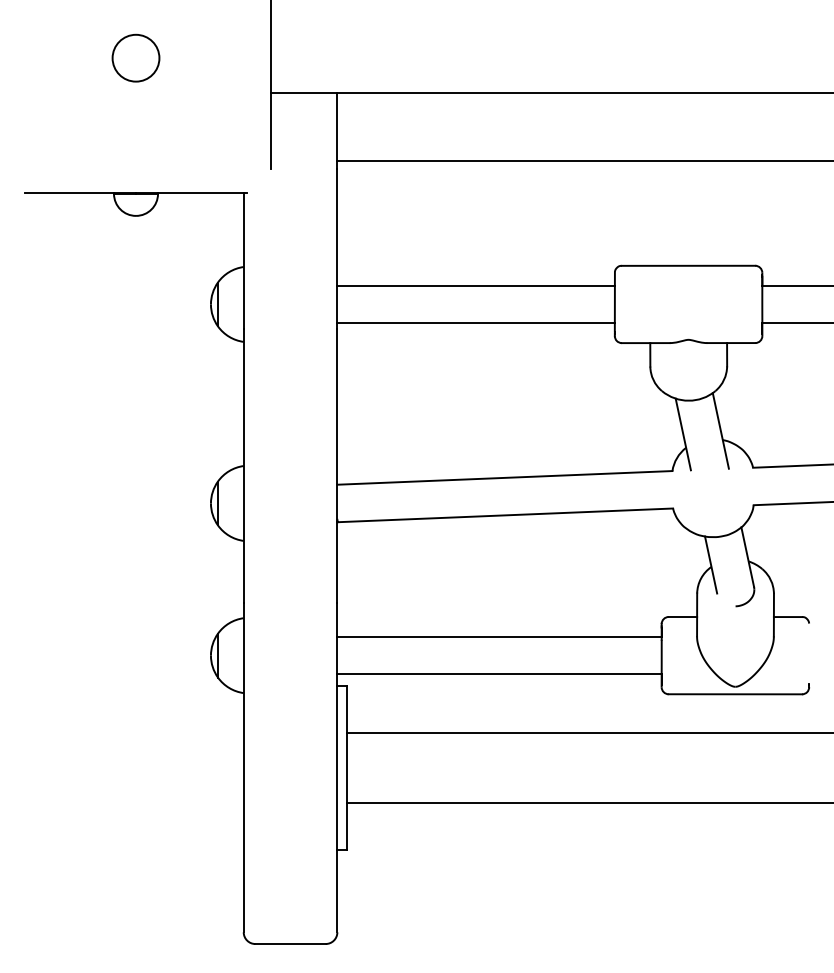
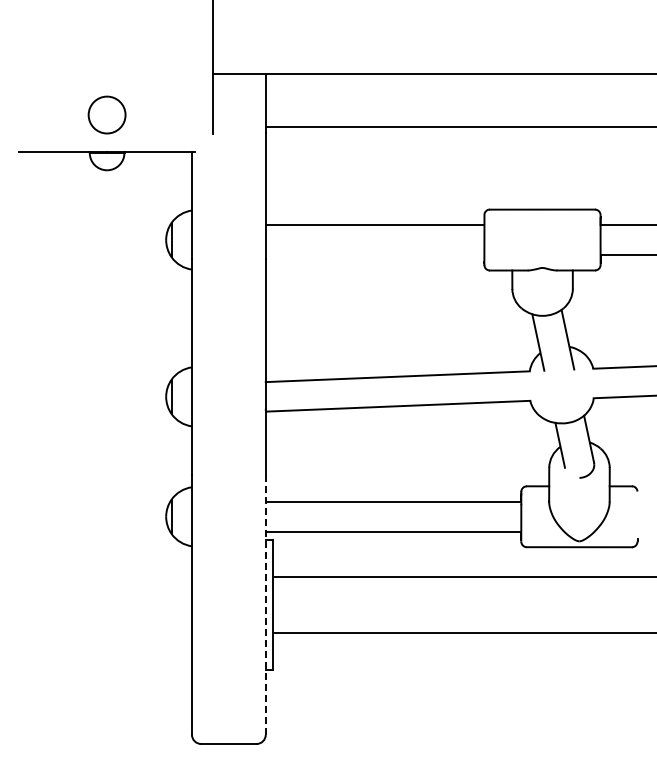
circle: (135, 57) -> (106, 114), moved
line: (475, 322) -> (374, 254), removed
line: (337, 768) -> (265, 605), solid -> dashed

